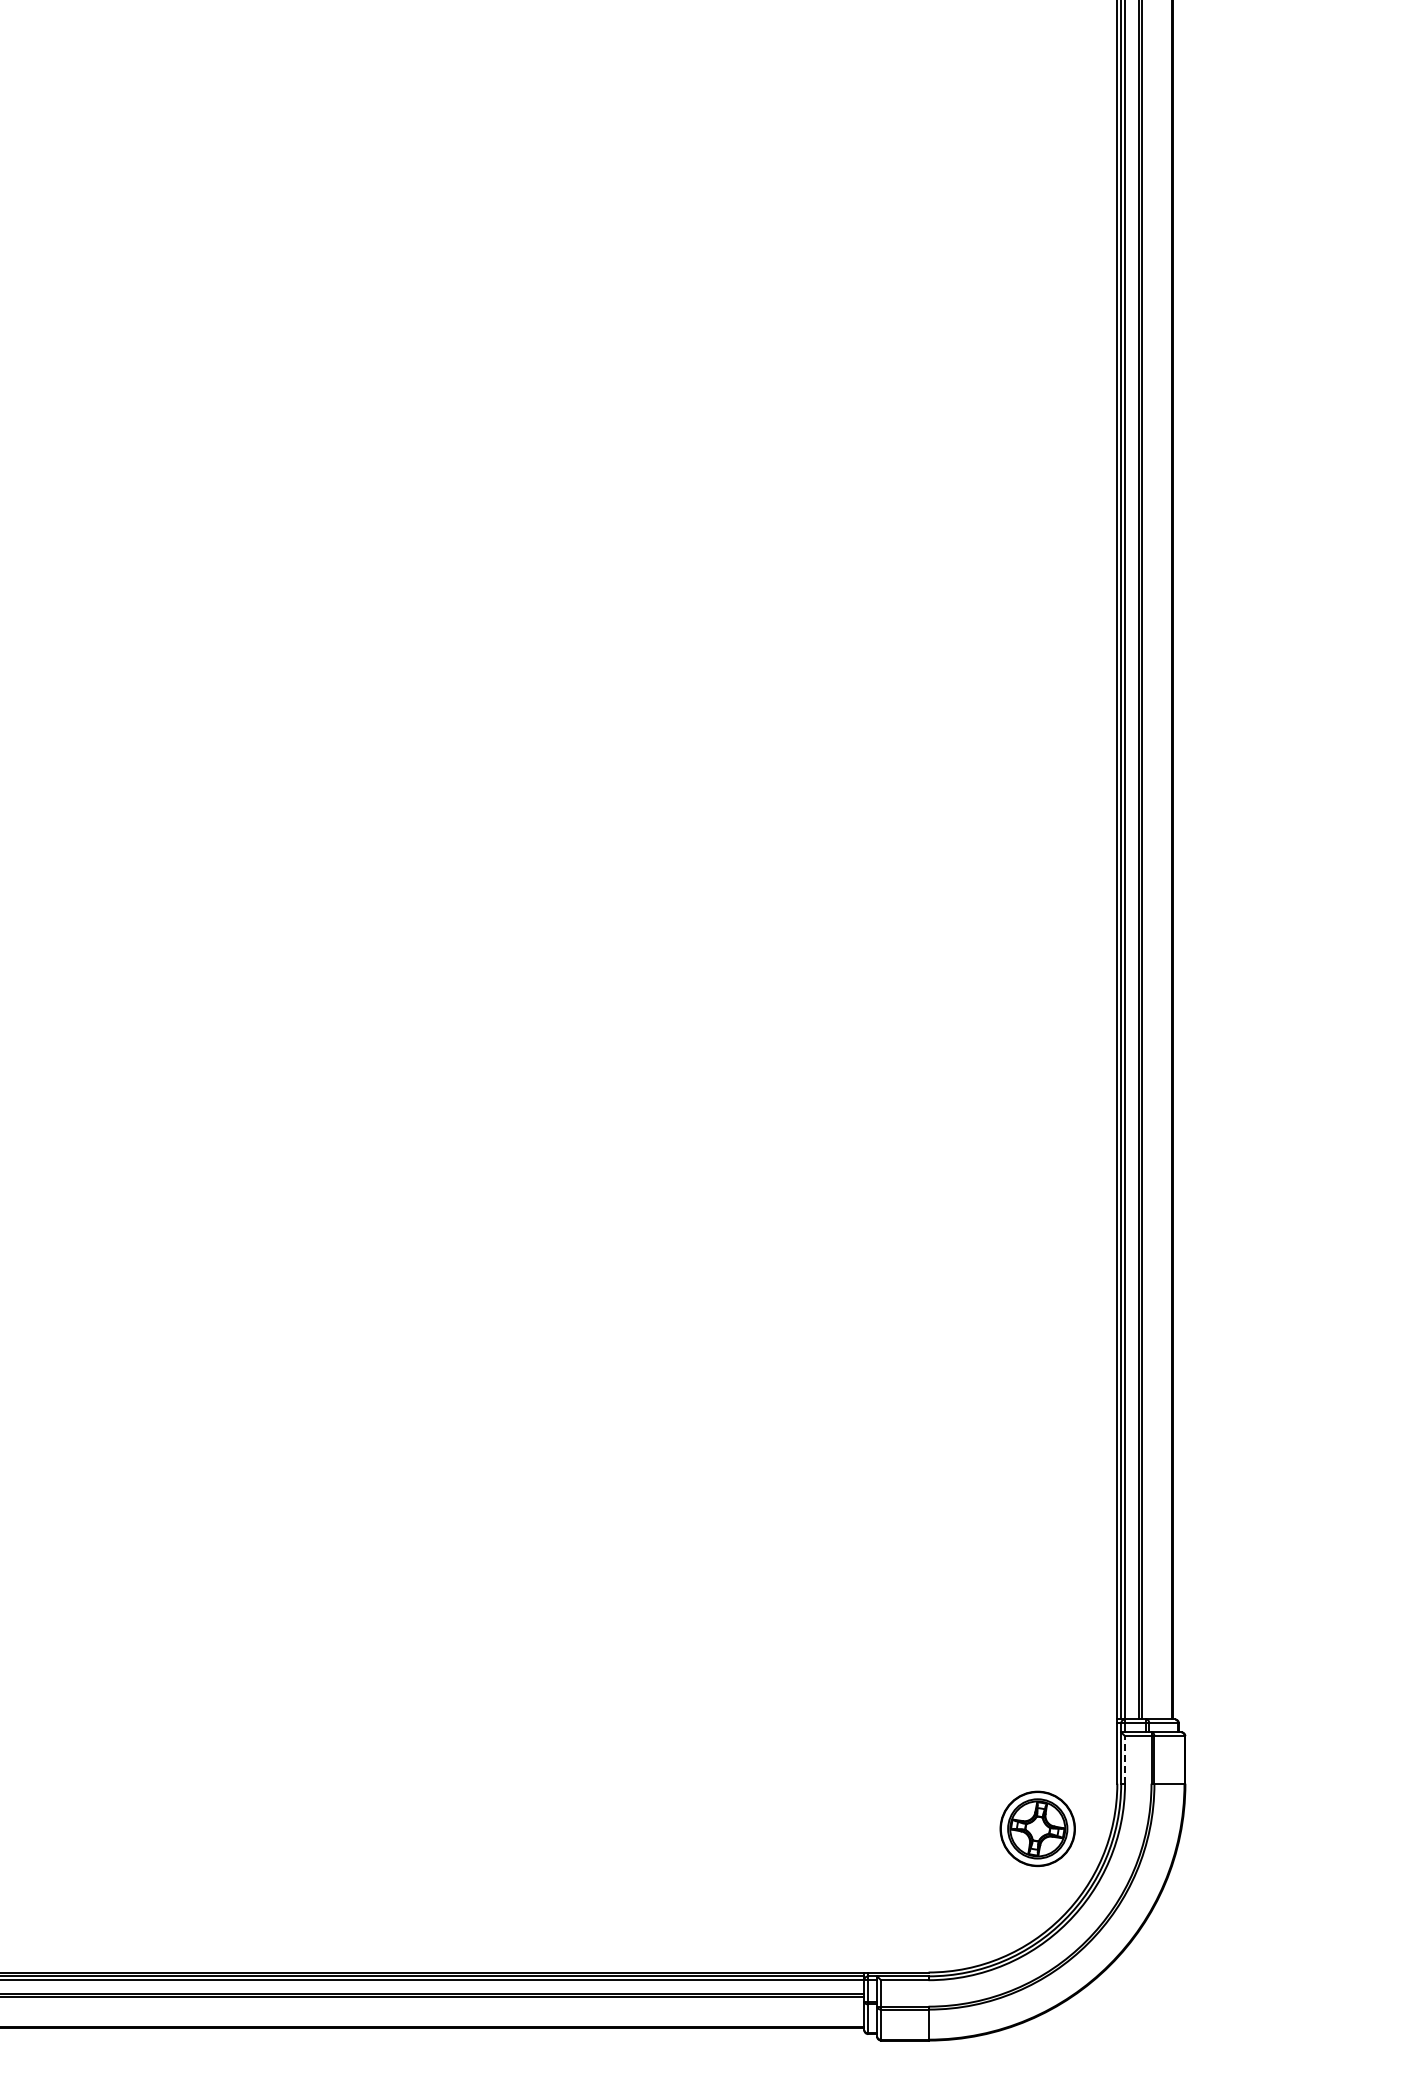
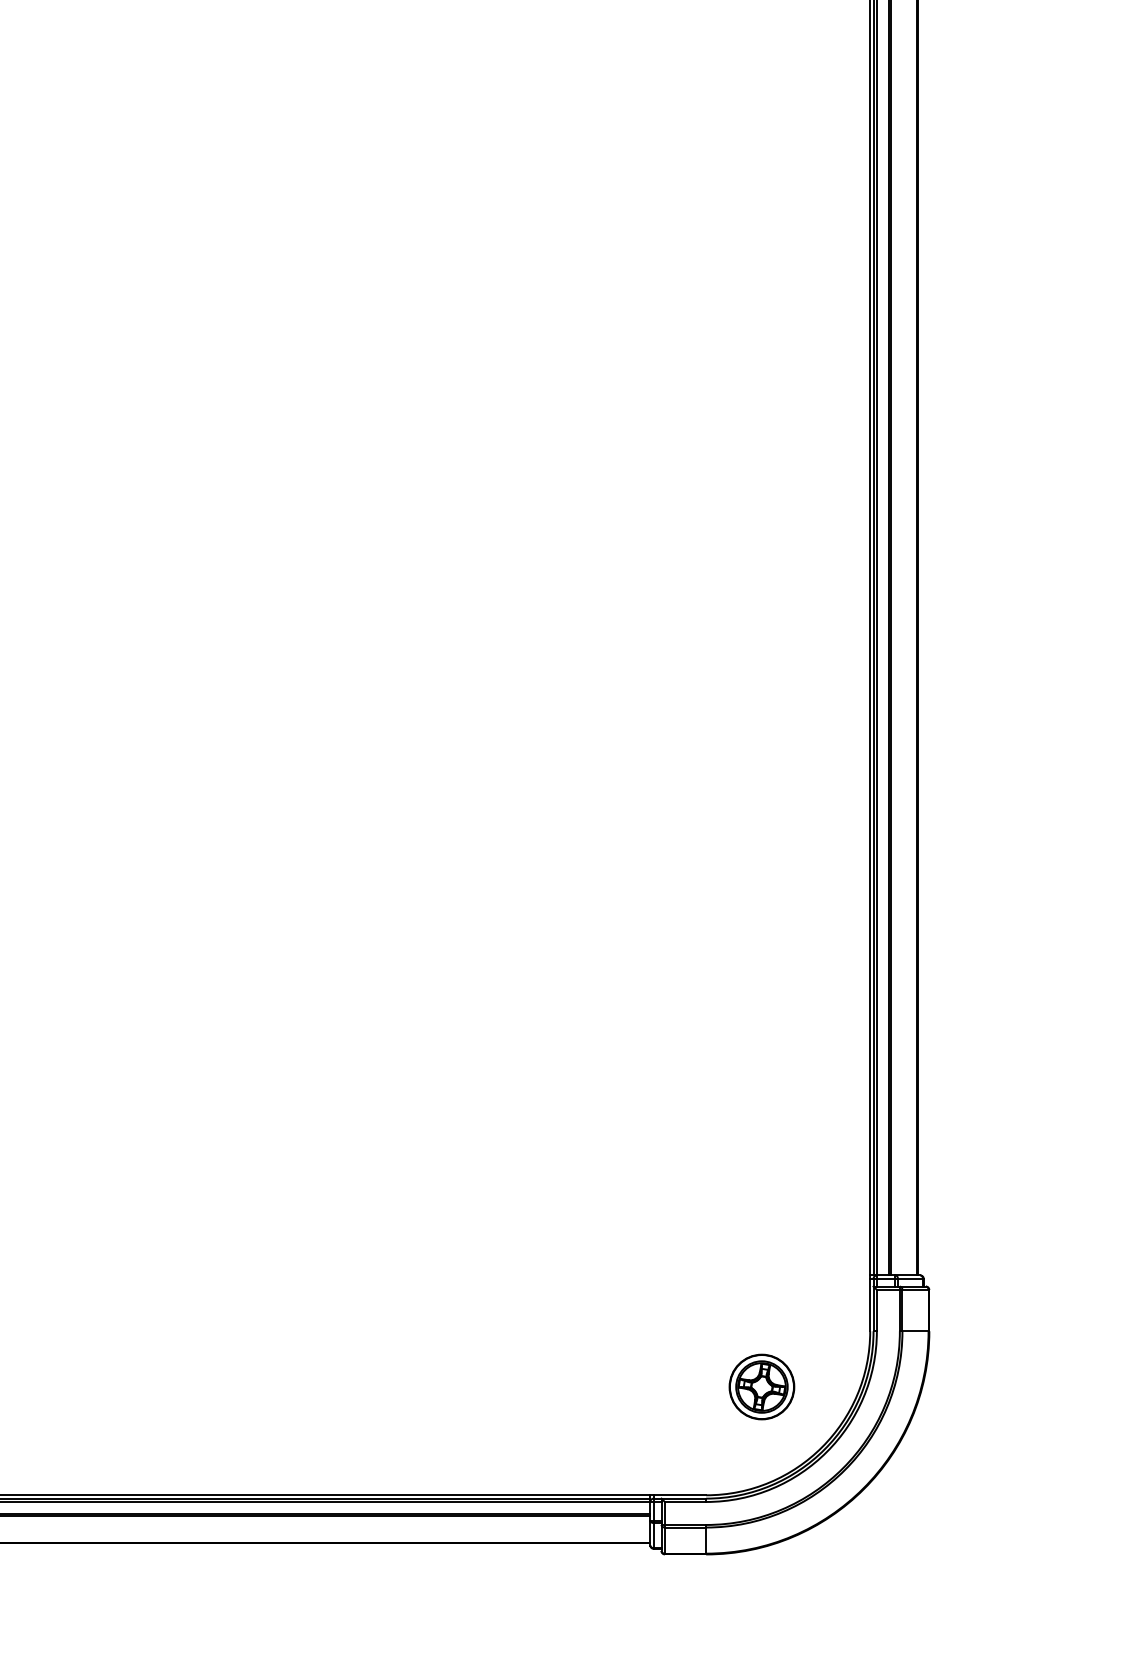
line: (1125, 1759) -> (877, 1310), dashed -> solid
part: (1037, 1828) -> (761, 1386), moved

